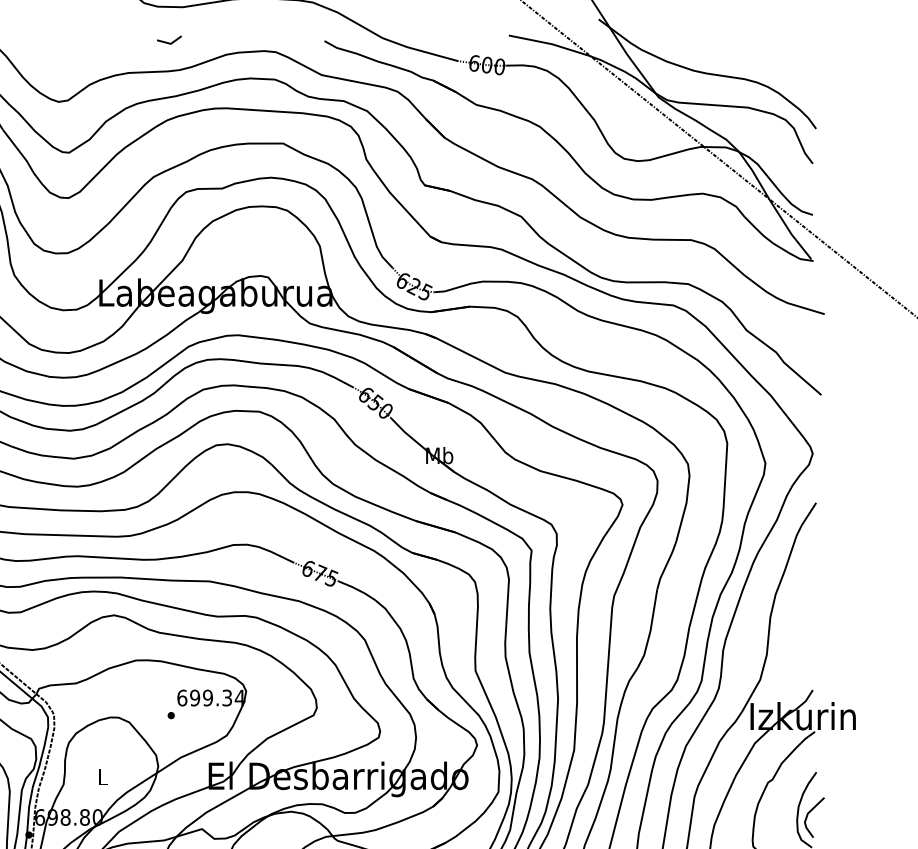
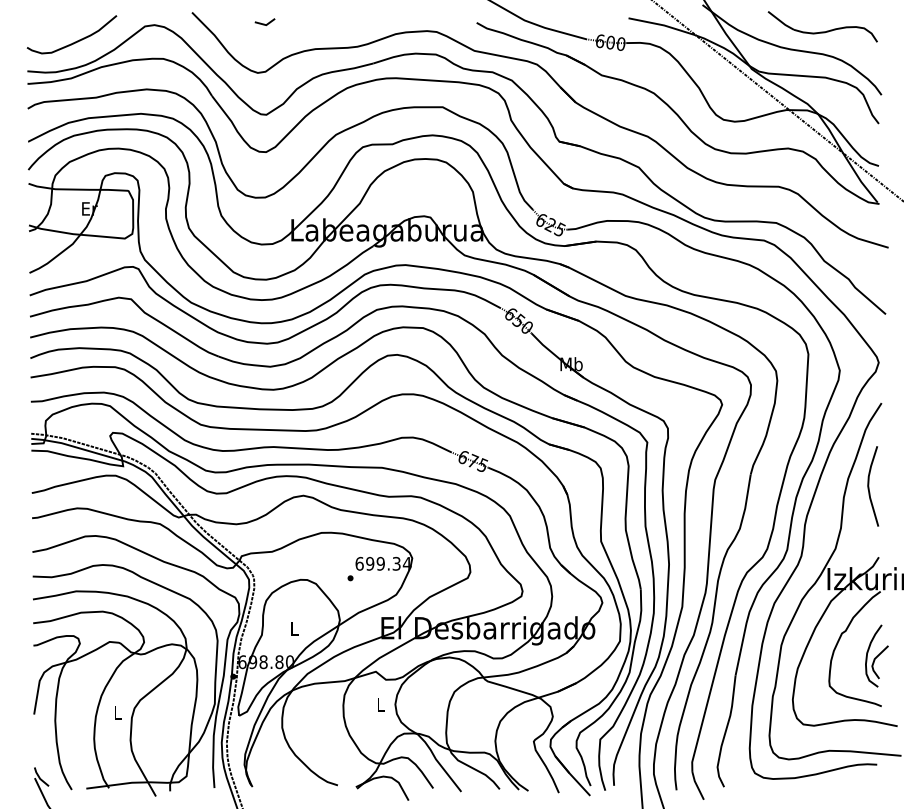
line: (168, 41) -> (264, 23), moved
part: (744, 45) -> (822, 26), added
curve: (801, 604) -> (869, 486), added

